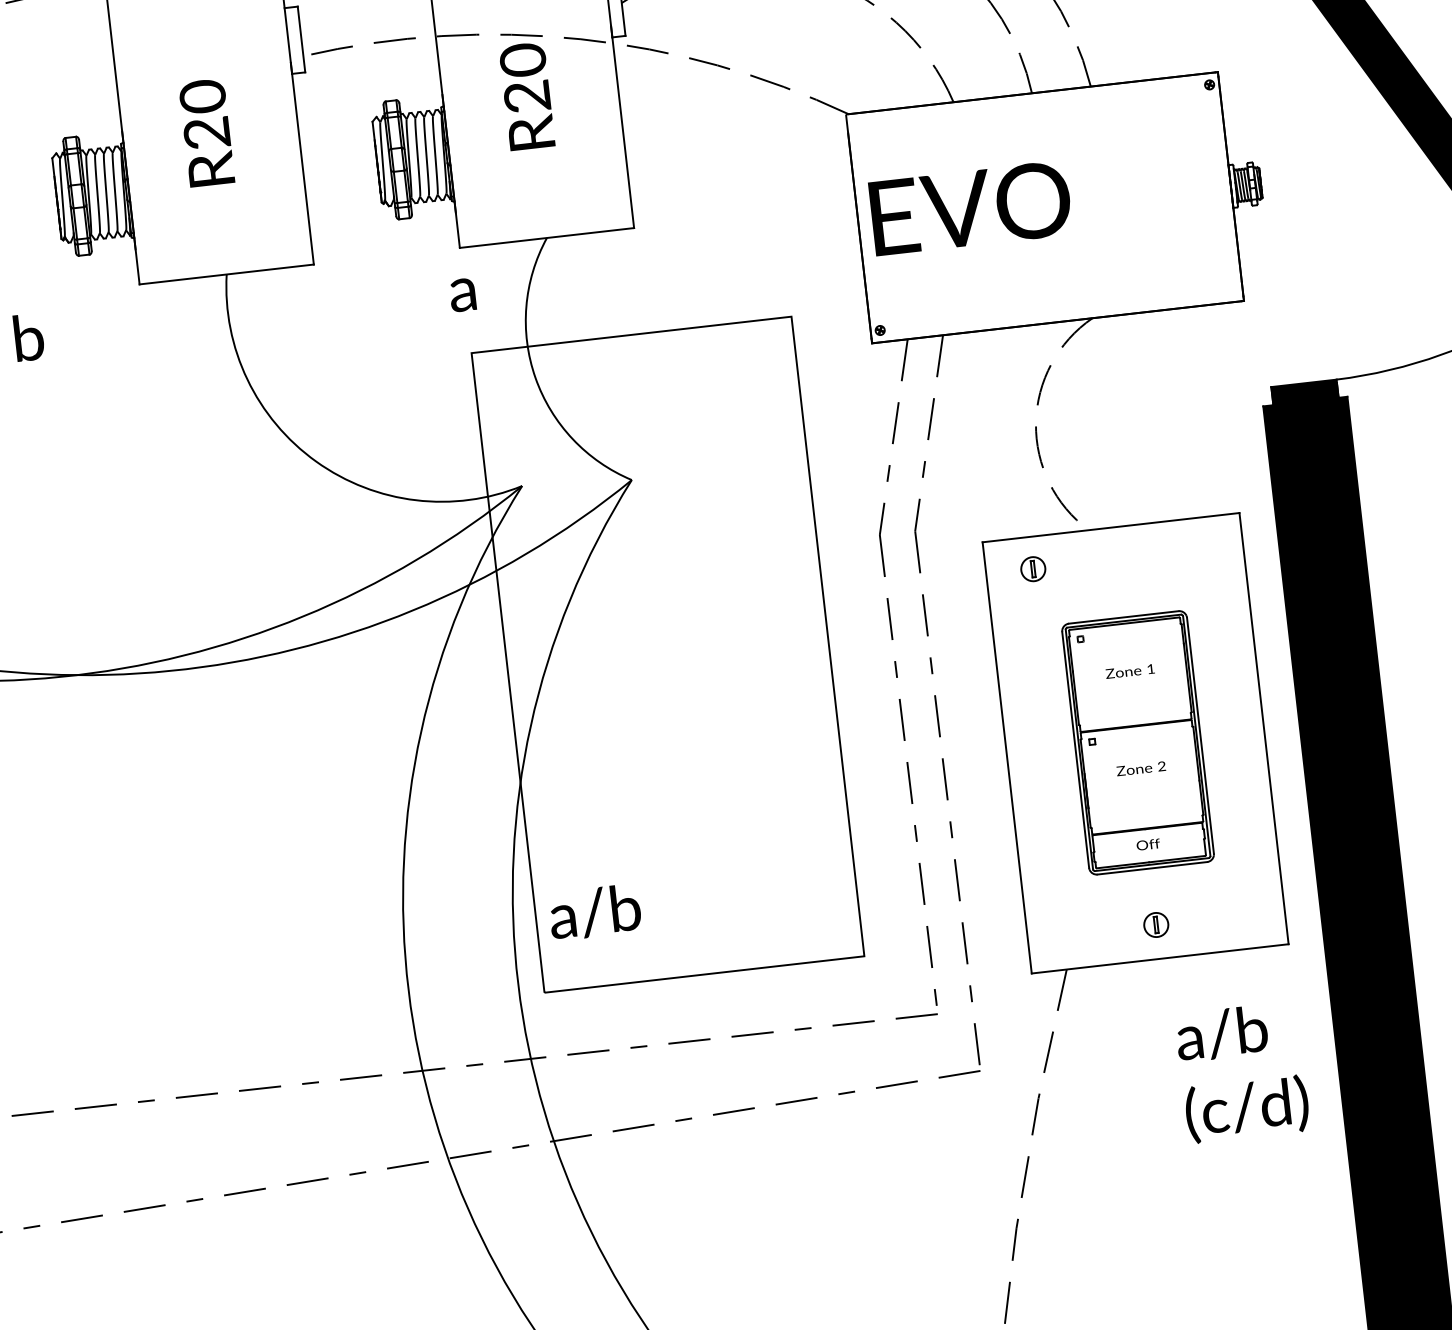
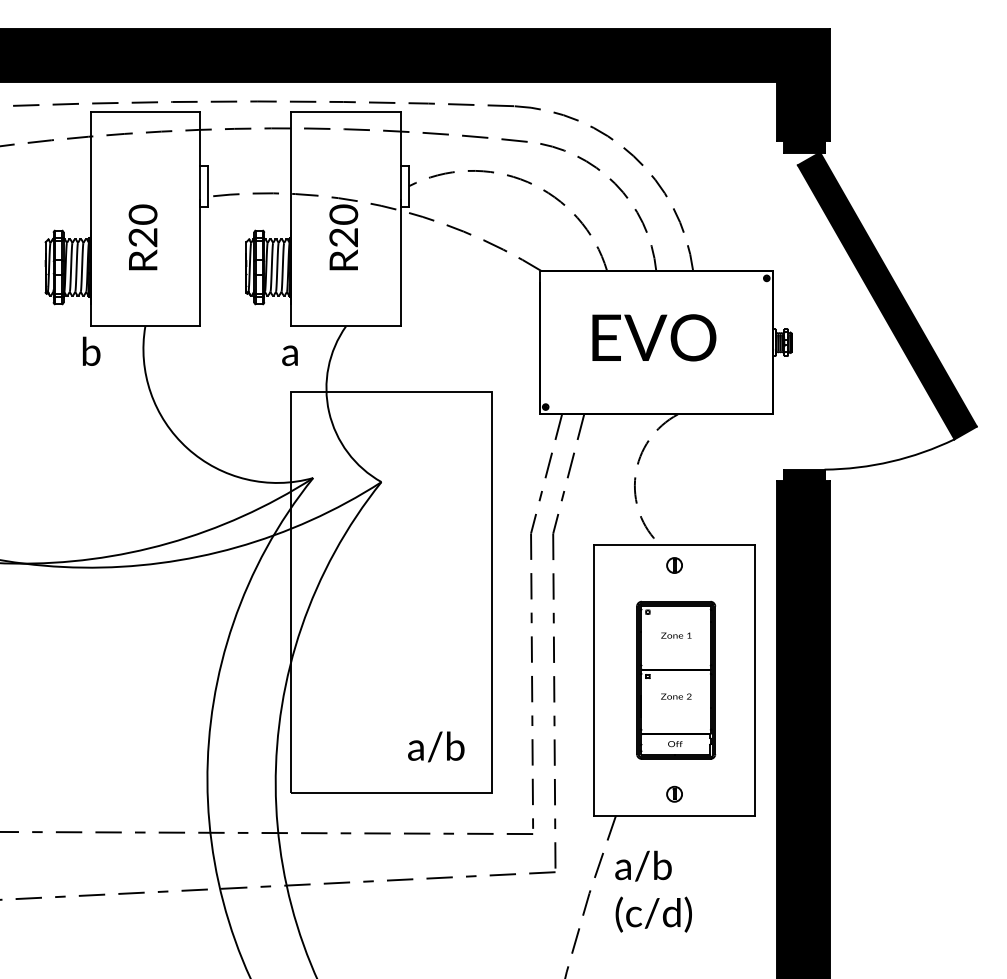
text: (970, 207) -> (654, 337), moved
text: (28, 336) -> (91, 350), moved
part: (1033, 569) -> (674, 565), moved
text: (595, 911) -> (436, 746), moved
text: (1242, 1072) -> (653, 891), moved

